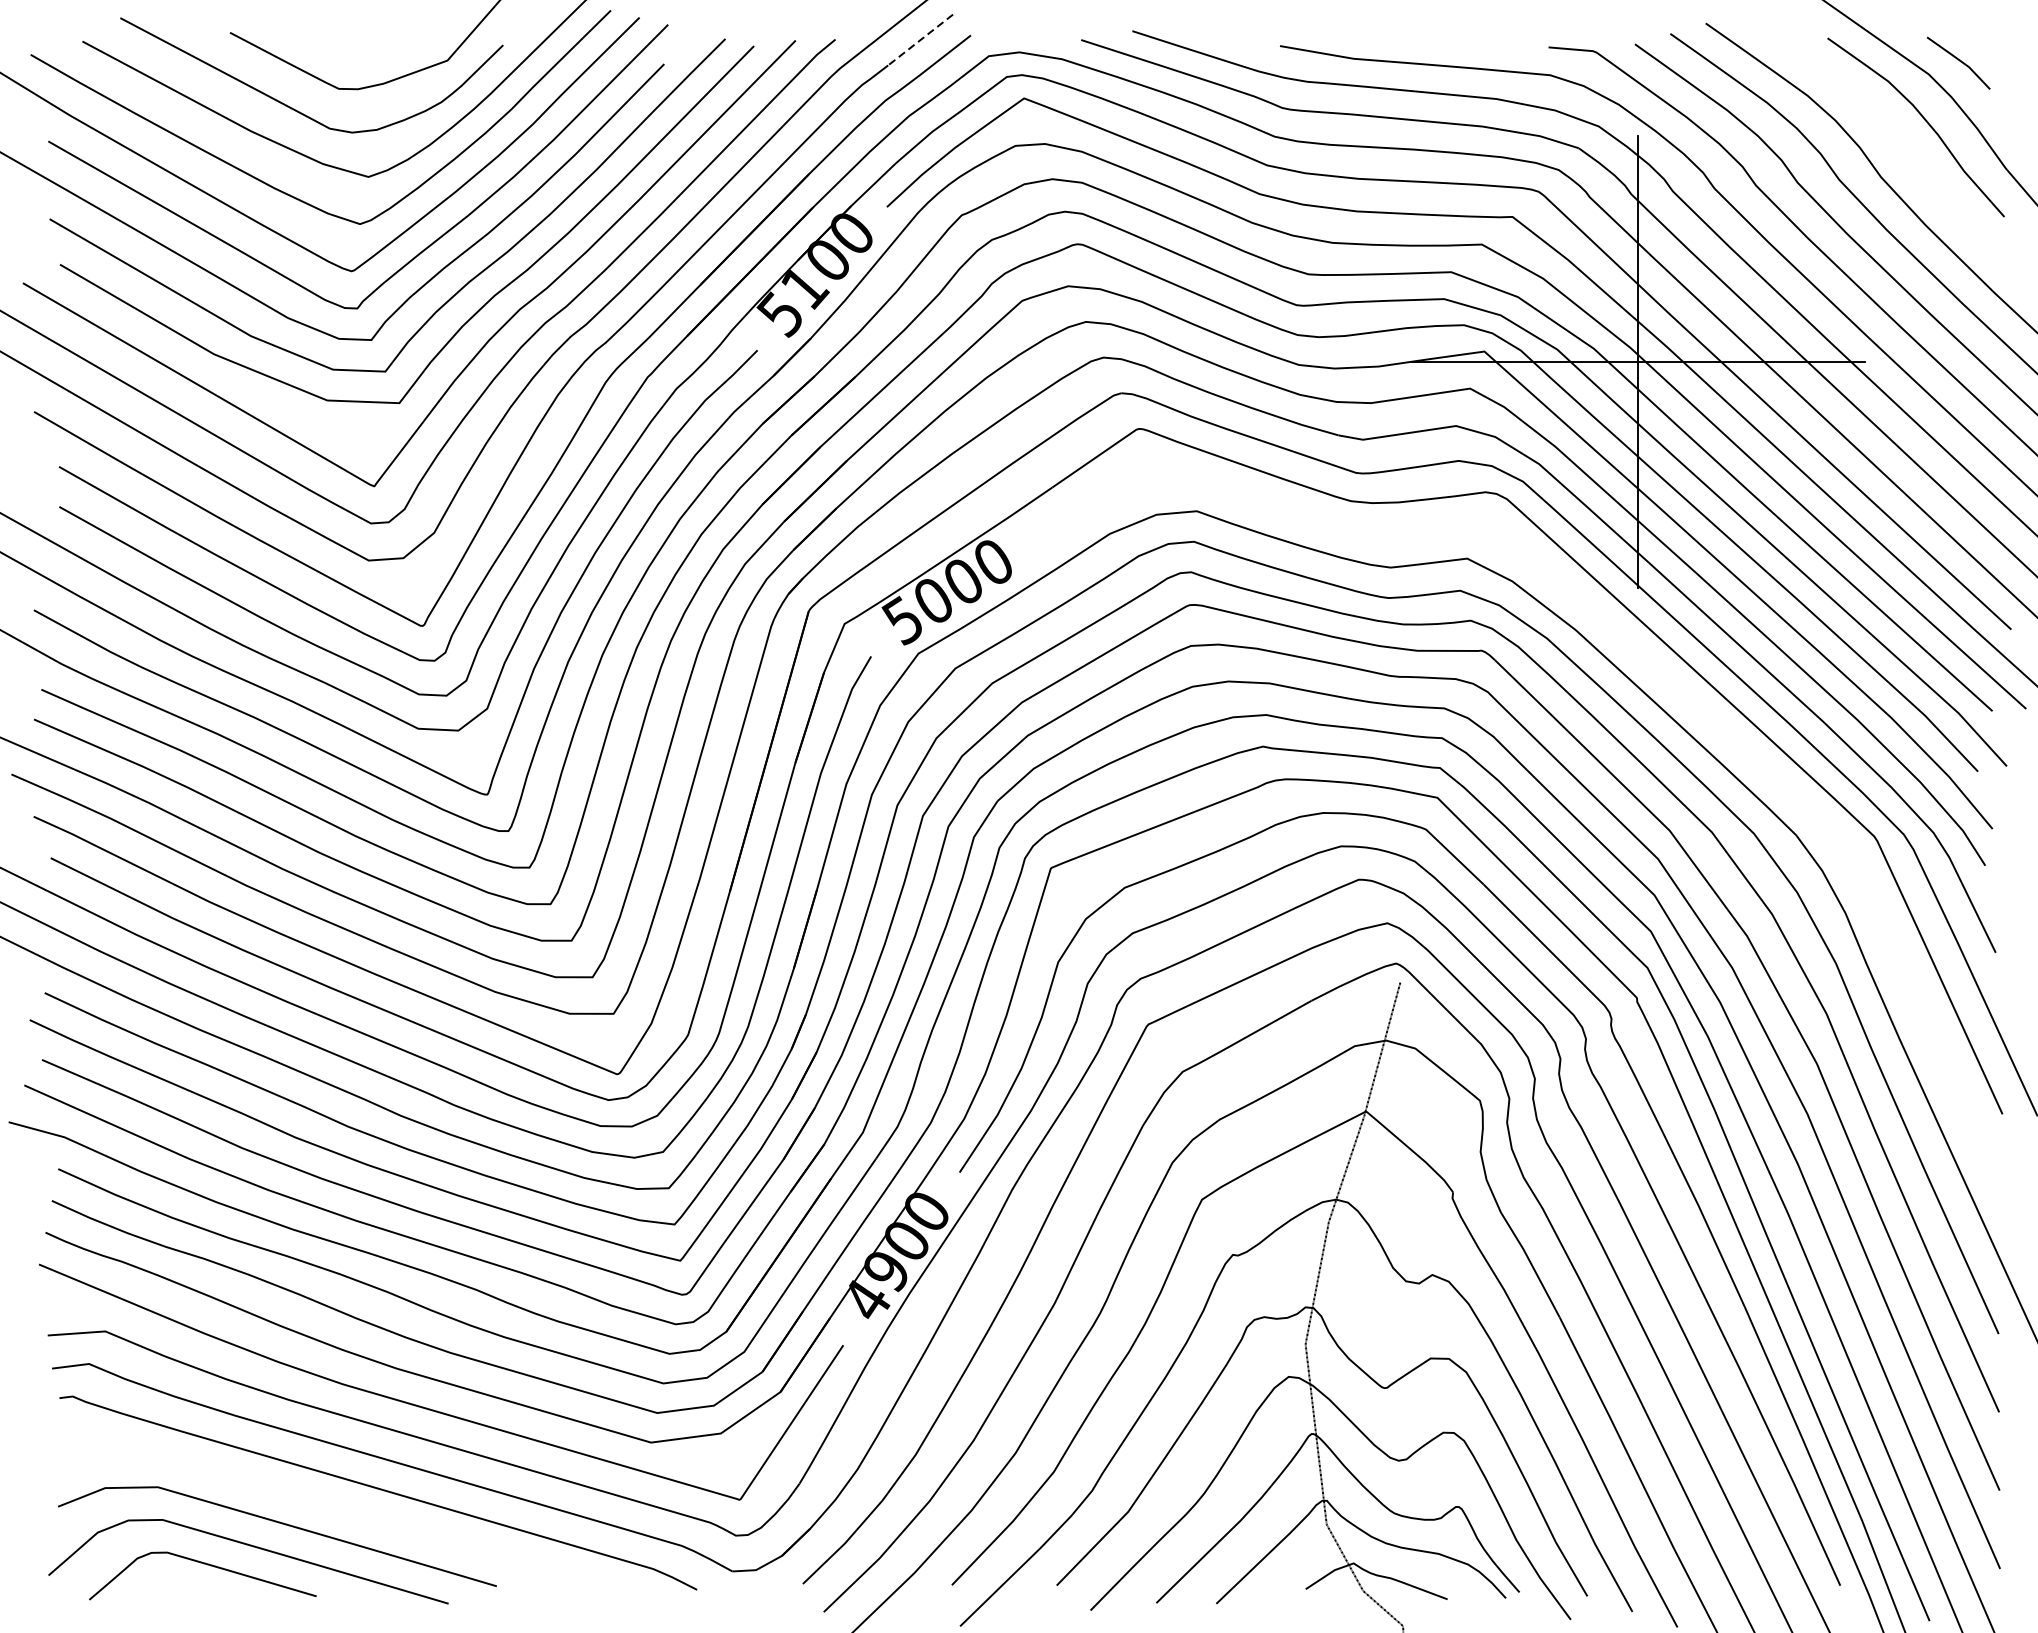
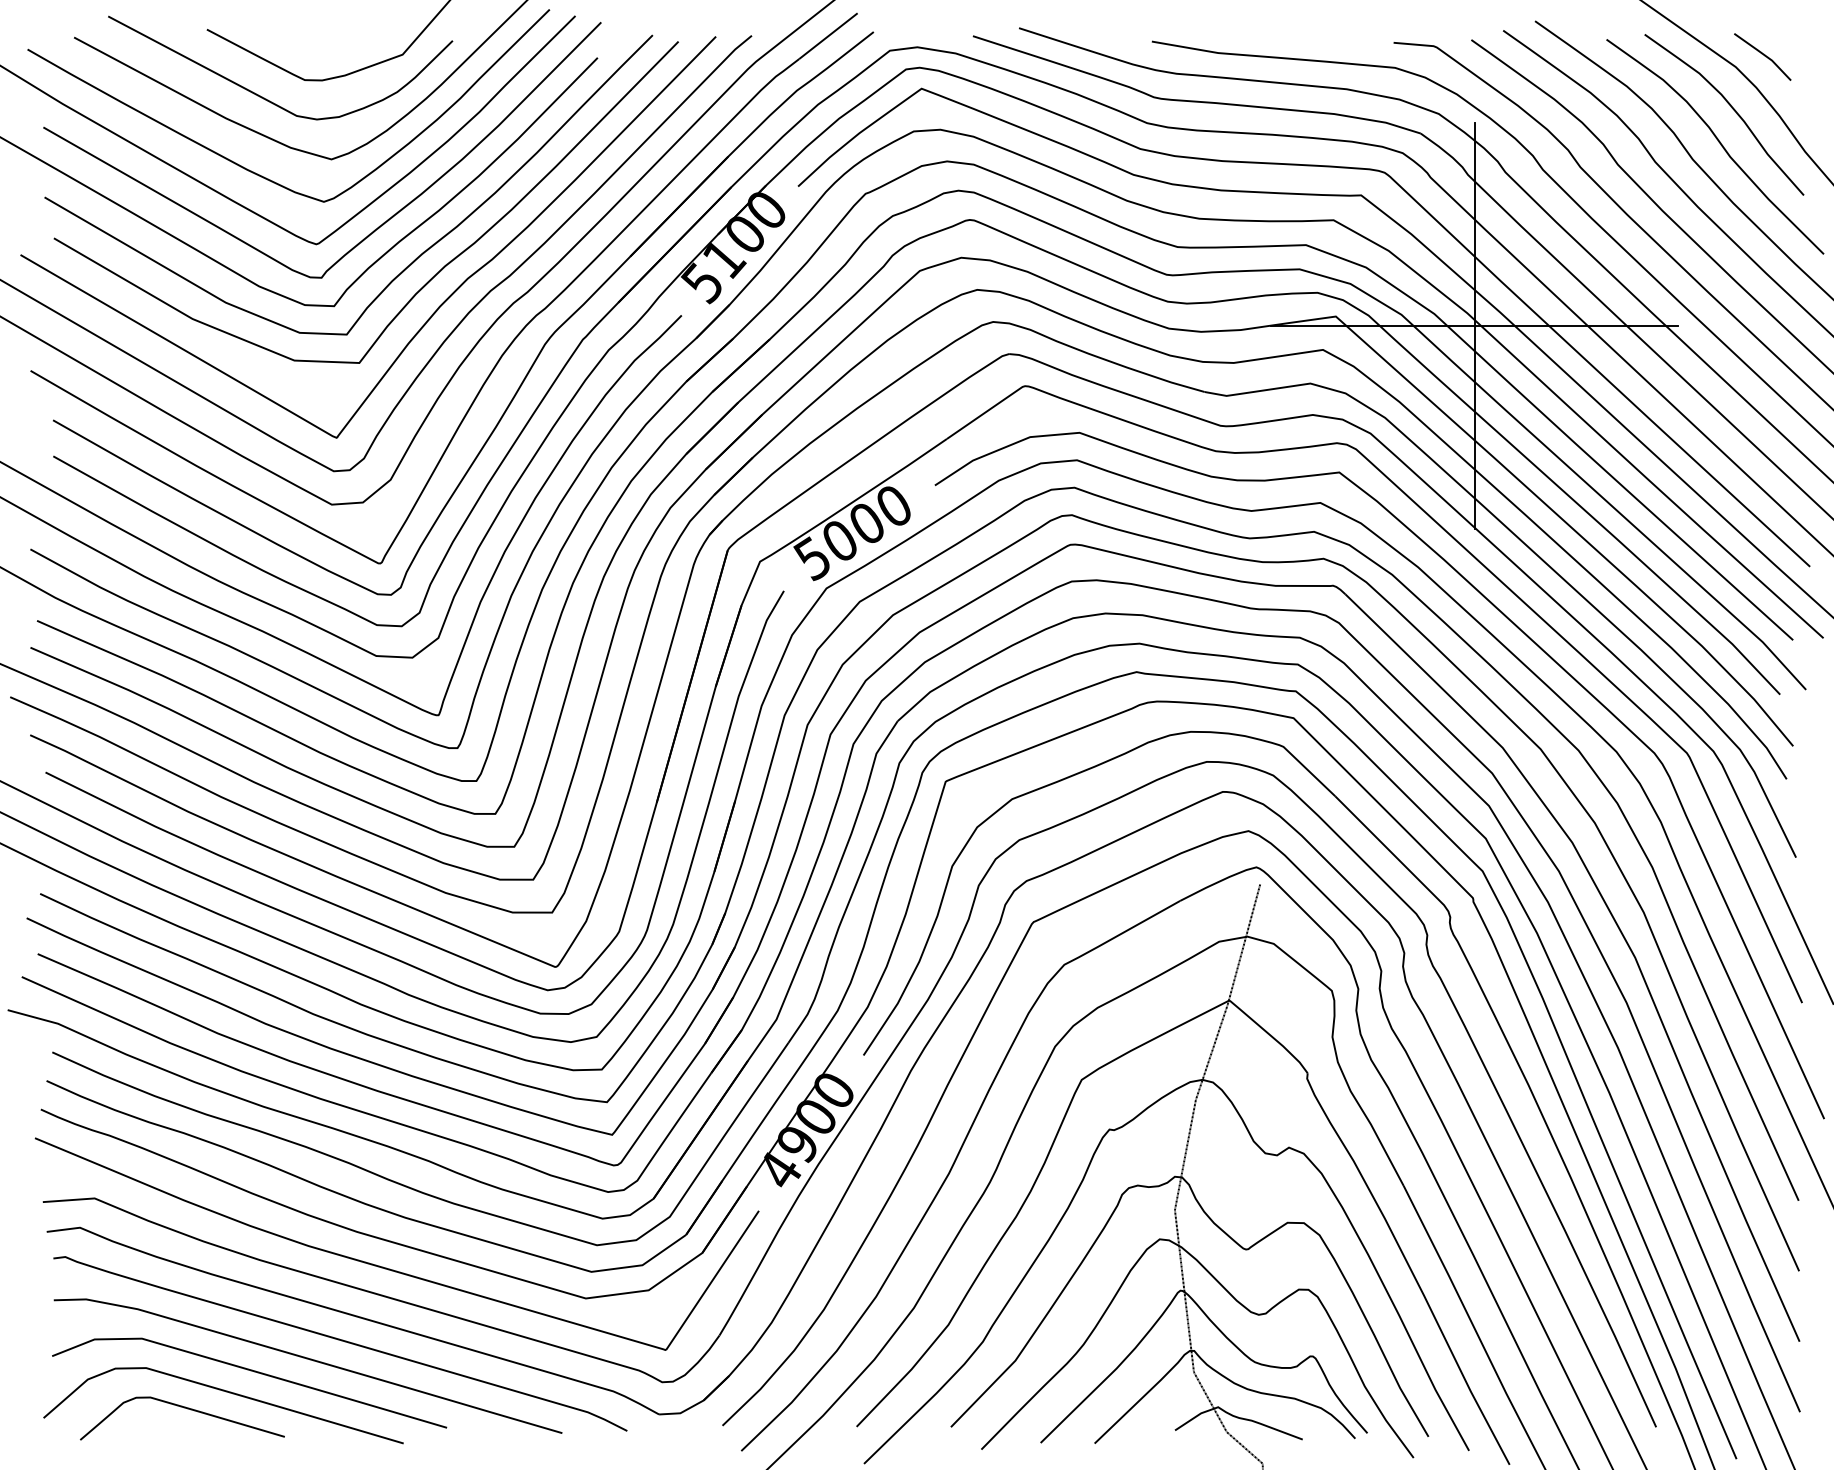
line: (920, 40) -> (828, 36), dashed -> solid
curve: (1909, 158) -> (1718, 142), added
curve: (1688, 700) -> (1519, 630), added
curve: (344, 1511) -> (309, 1360), added

